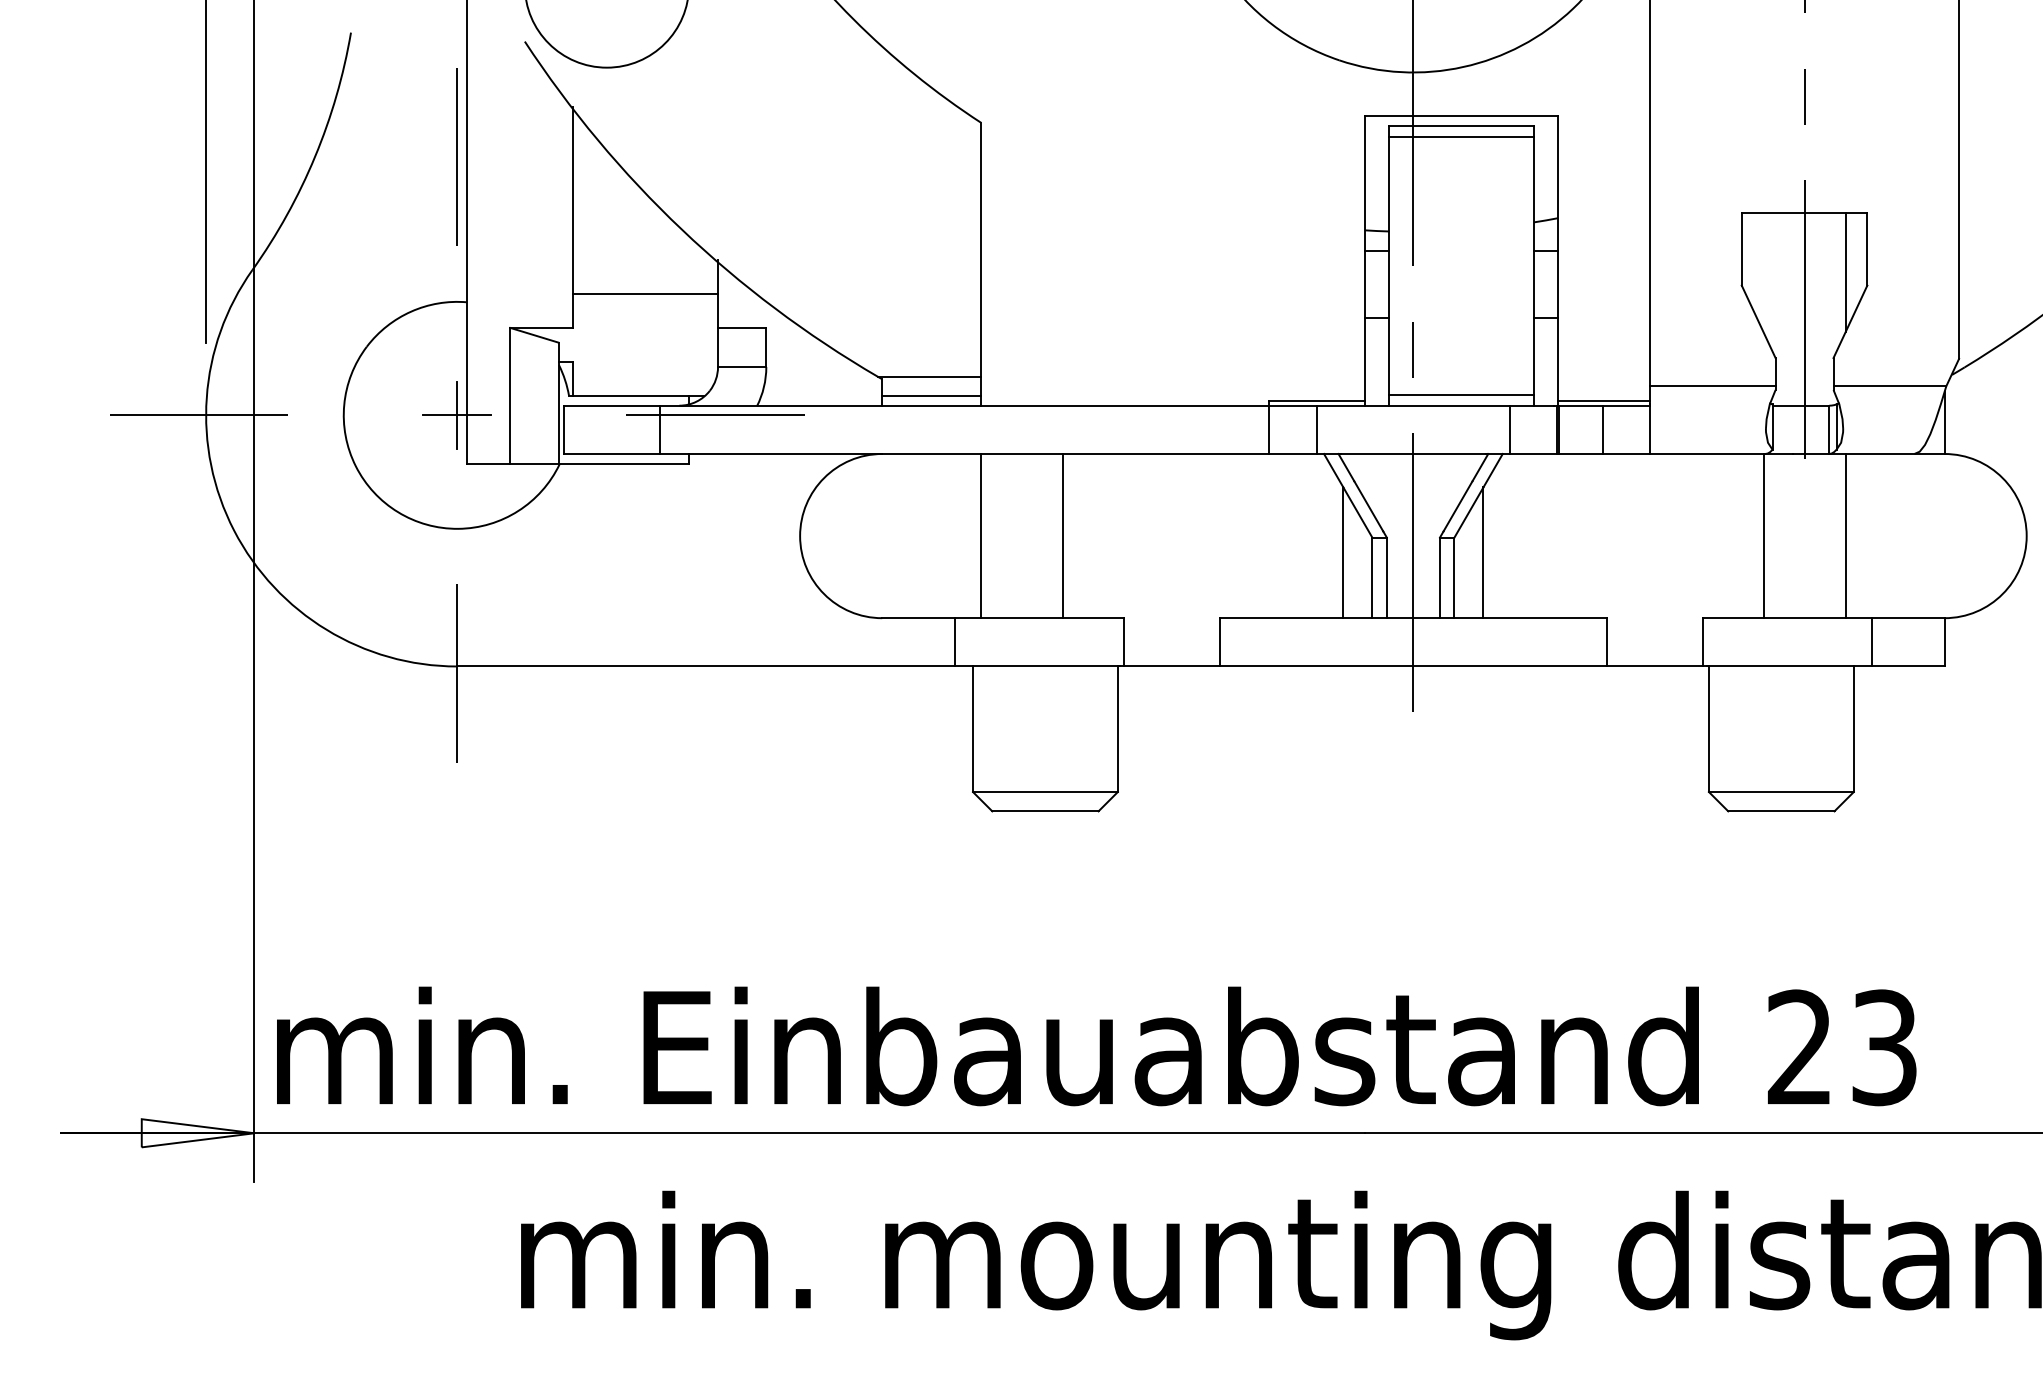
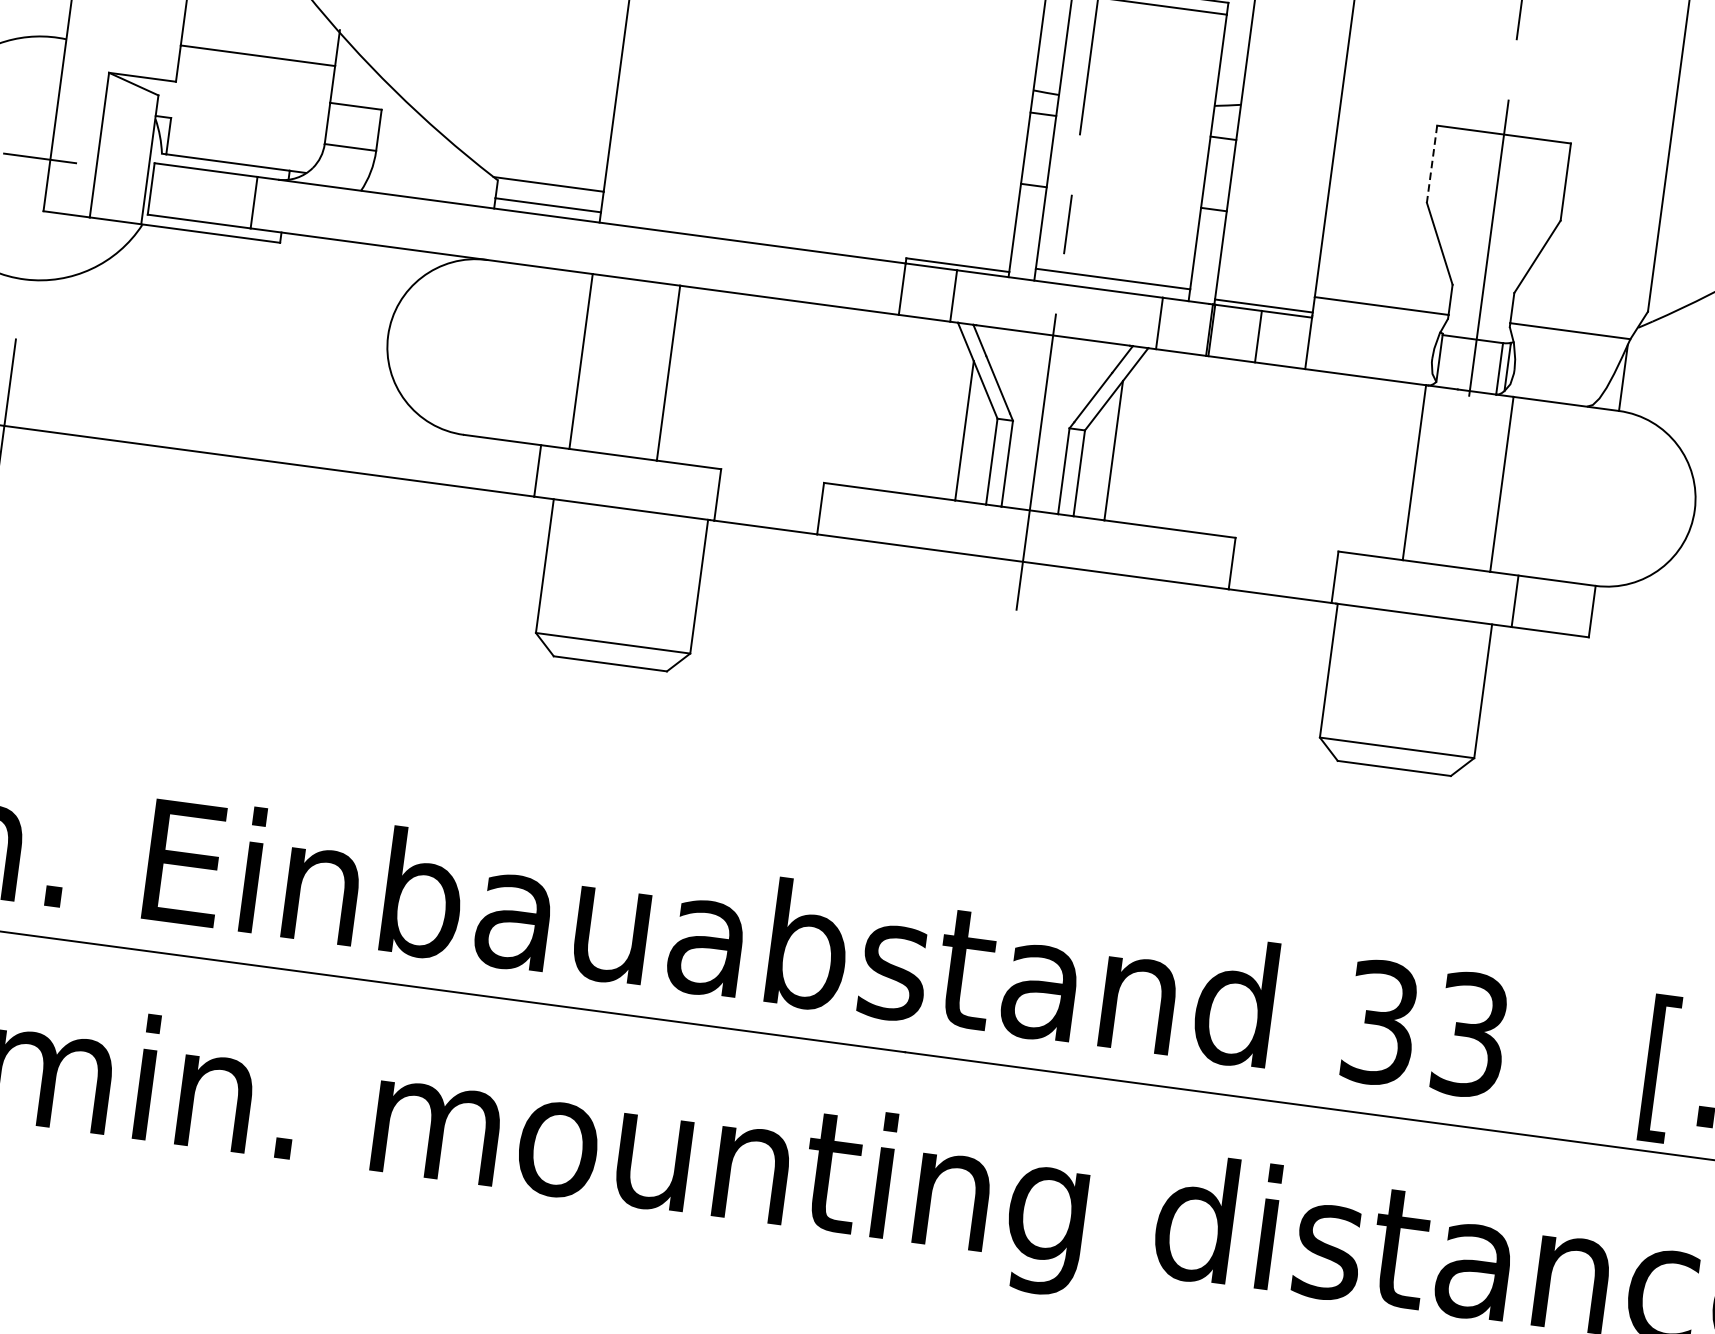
line: (1741, 249) -> (1431, 164), solid -> dashed
line: (1845, 272) -> (1539, 203), removed
line: (457, 415) -> (40, 158), removed
line: (715, 415) -> (315, 195), removed
text: (1799, 1047) -> (1380, 1022), 23 -> 33

